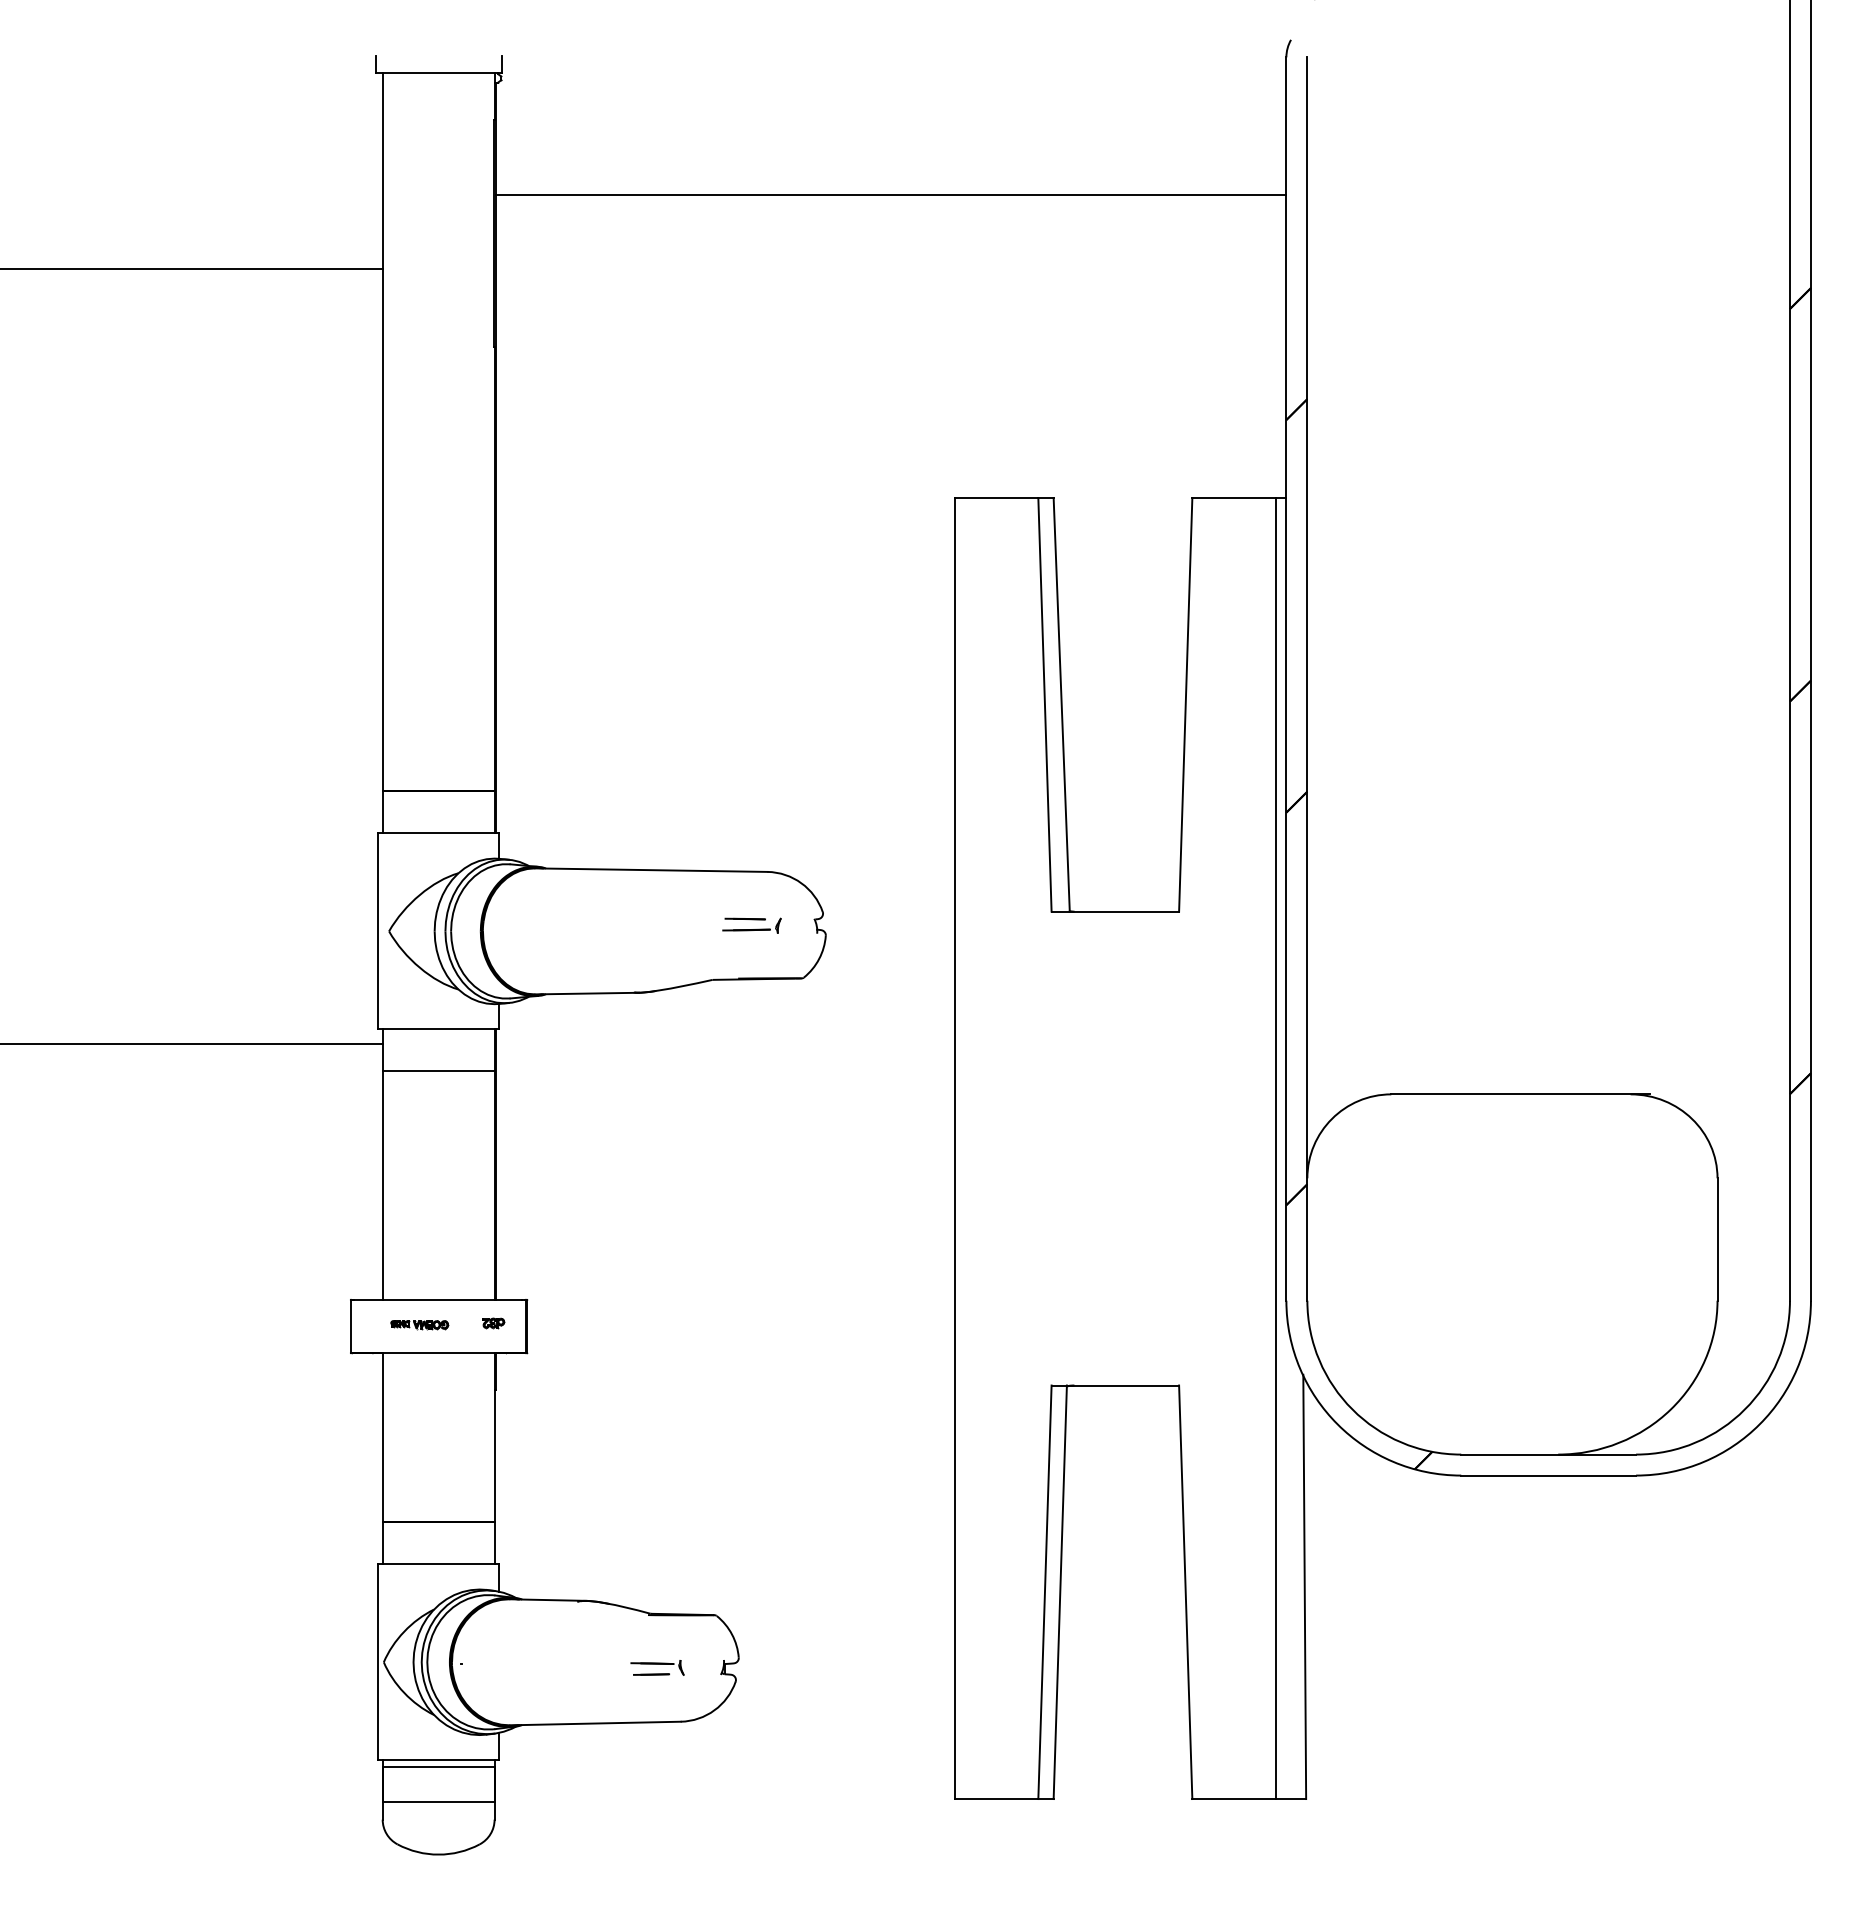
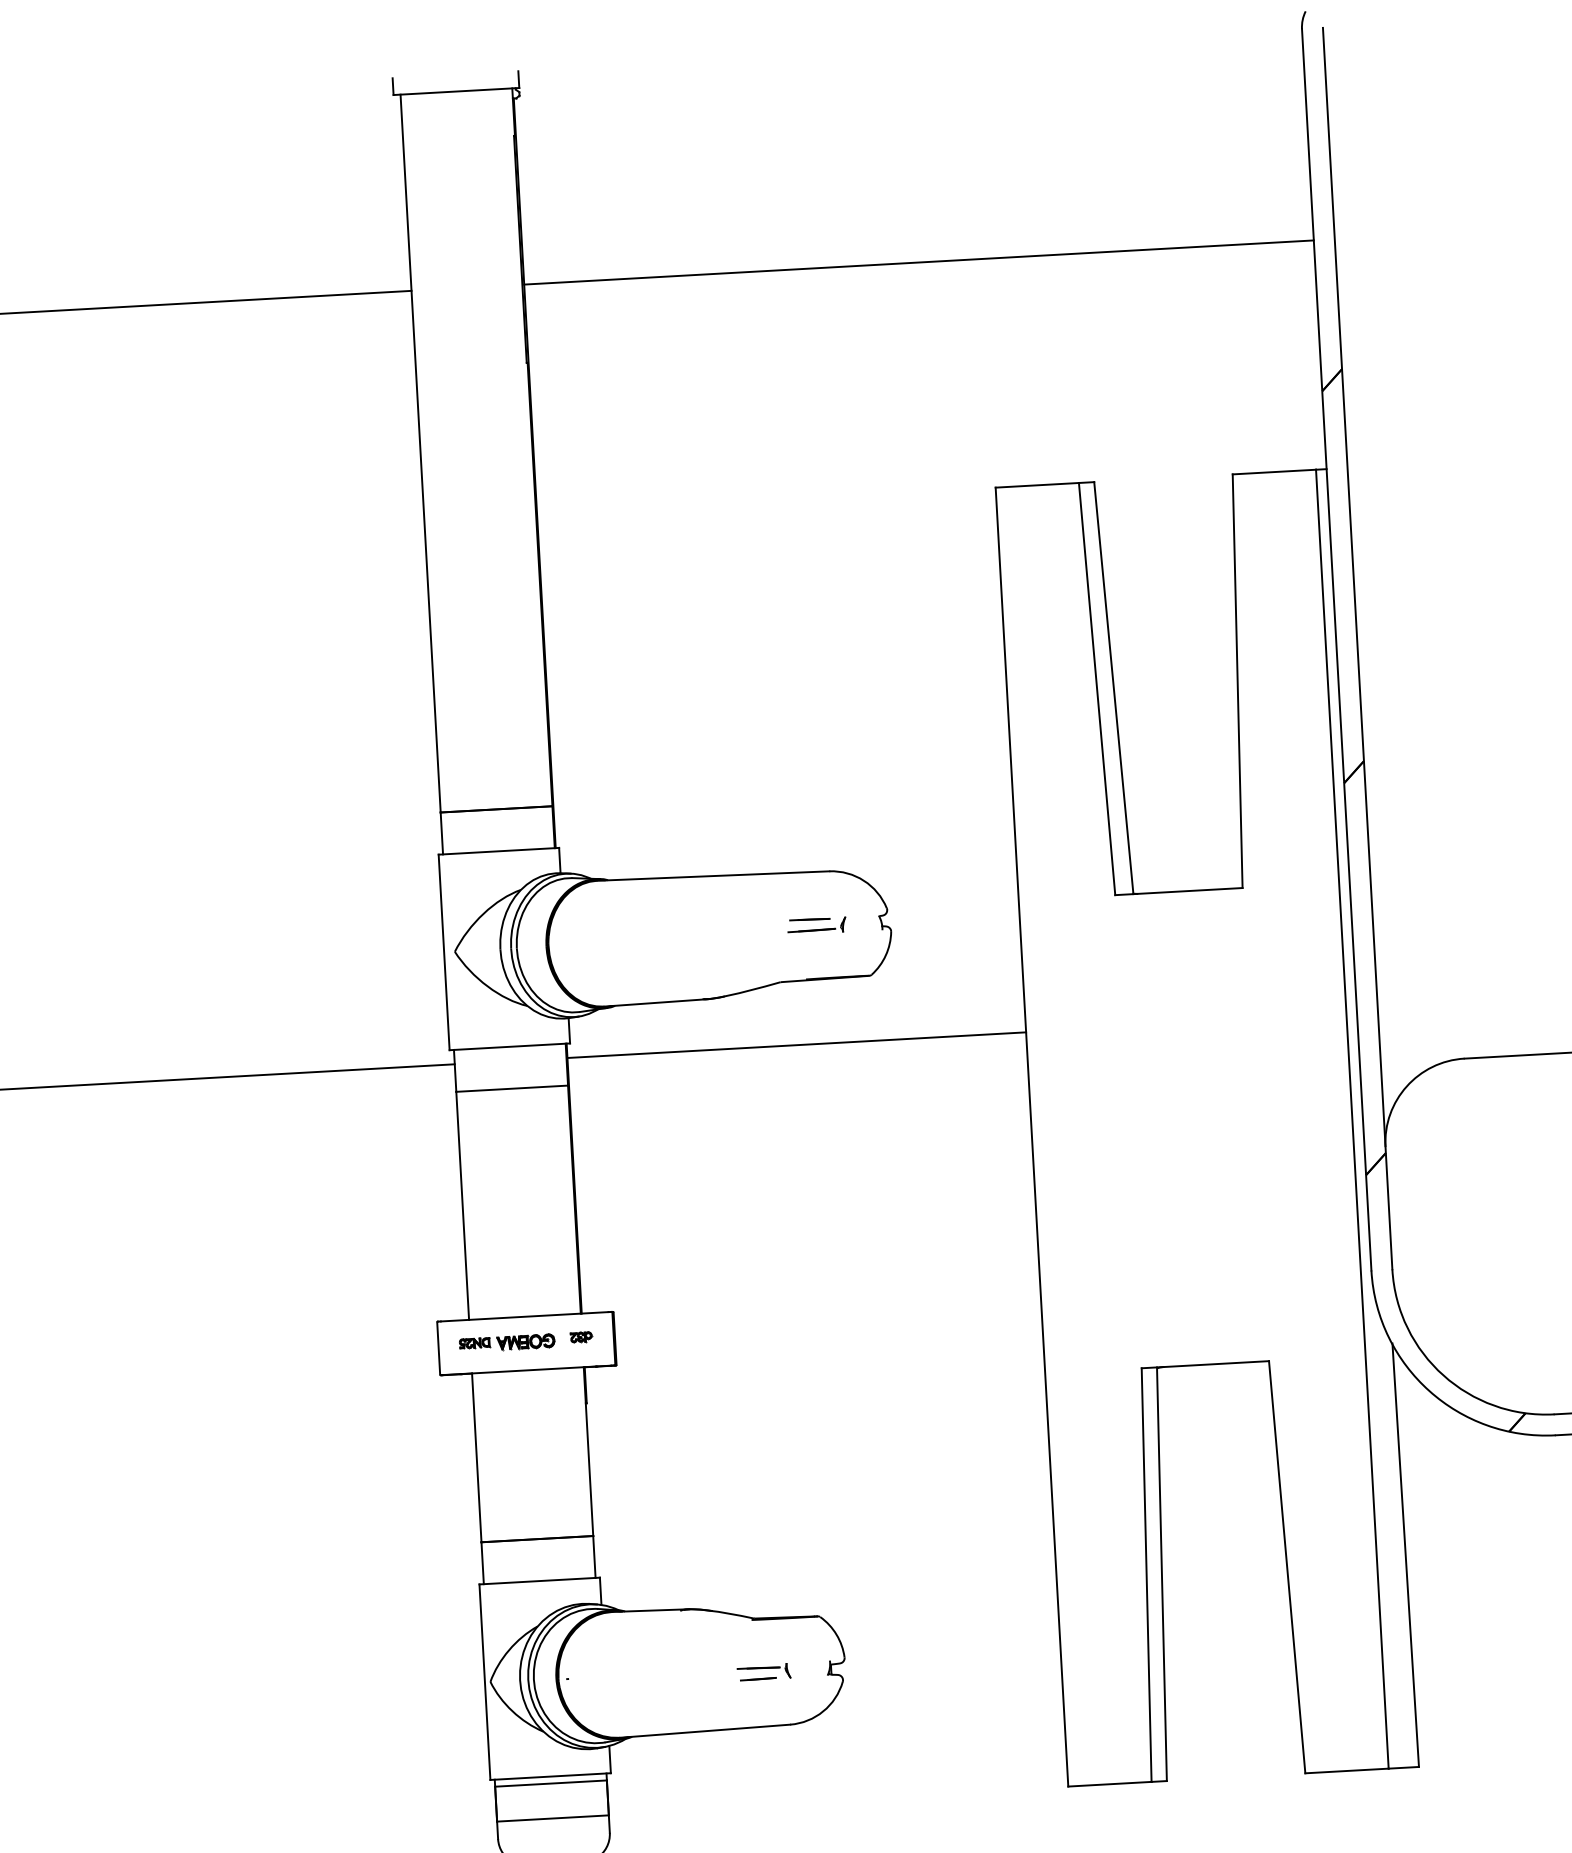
line: (890, 195) -> (918, 262), moved
line: (724, 1043) -> (796, 1045), added
part: (419, 1324) -> (507, 1342), size x1.67

